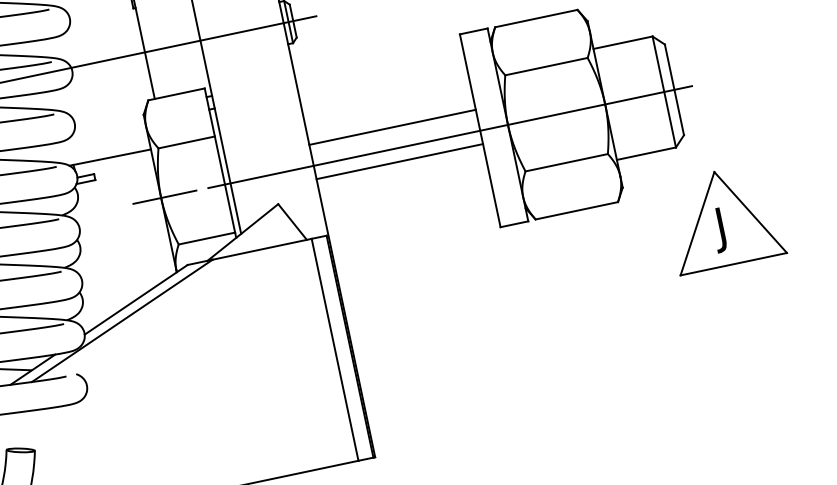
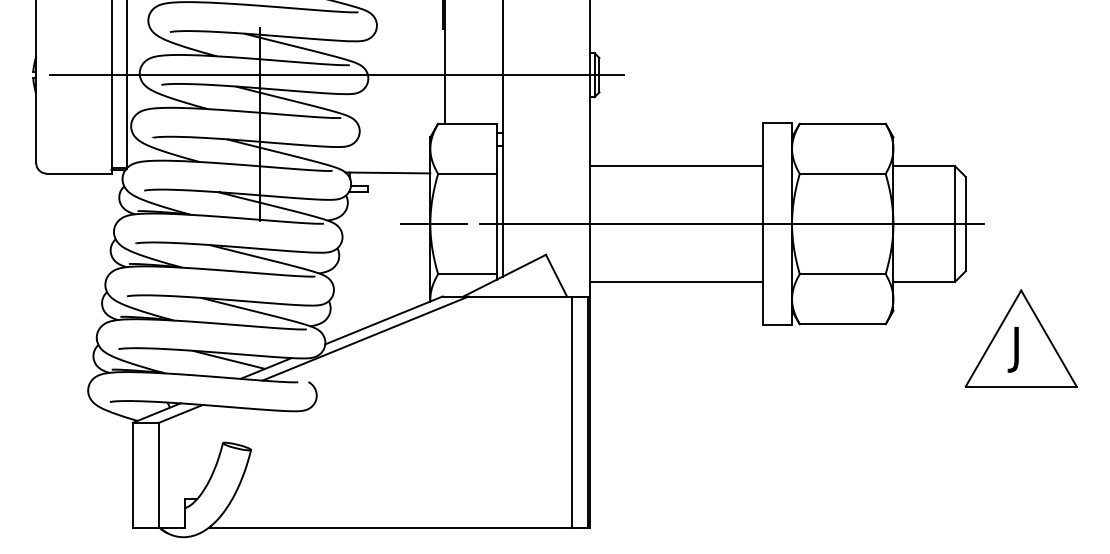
line: (392, 127) -> (676, 166), moved
line: (399, 161) -> (676, 281), moved
part: (723, 218) -> (1020, 338), moved

